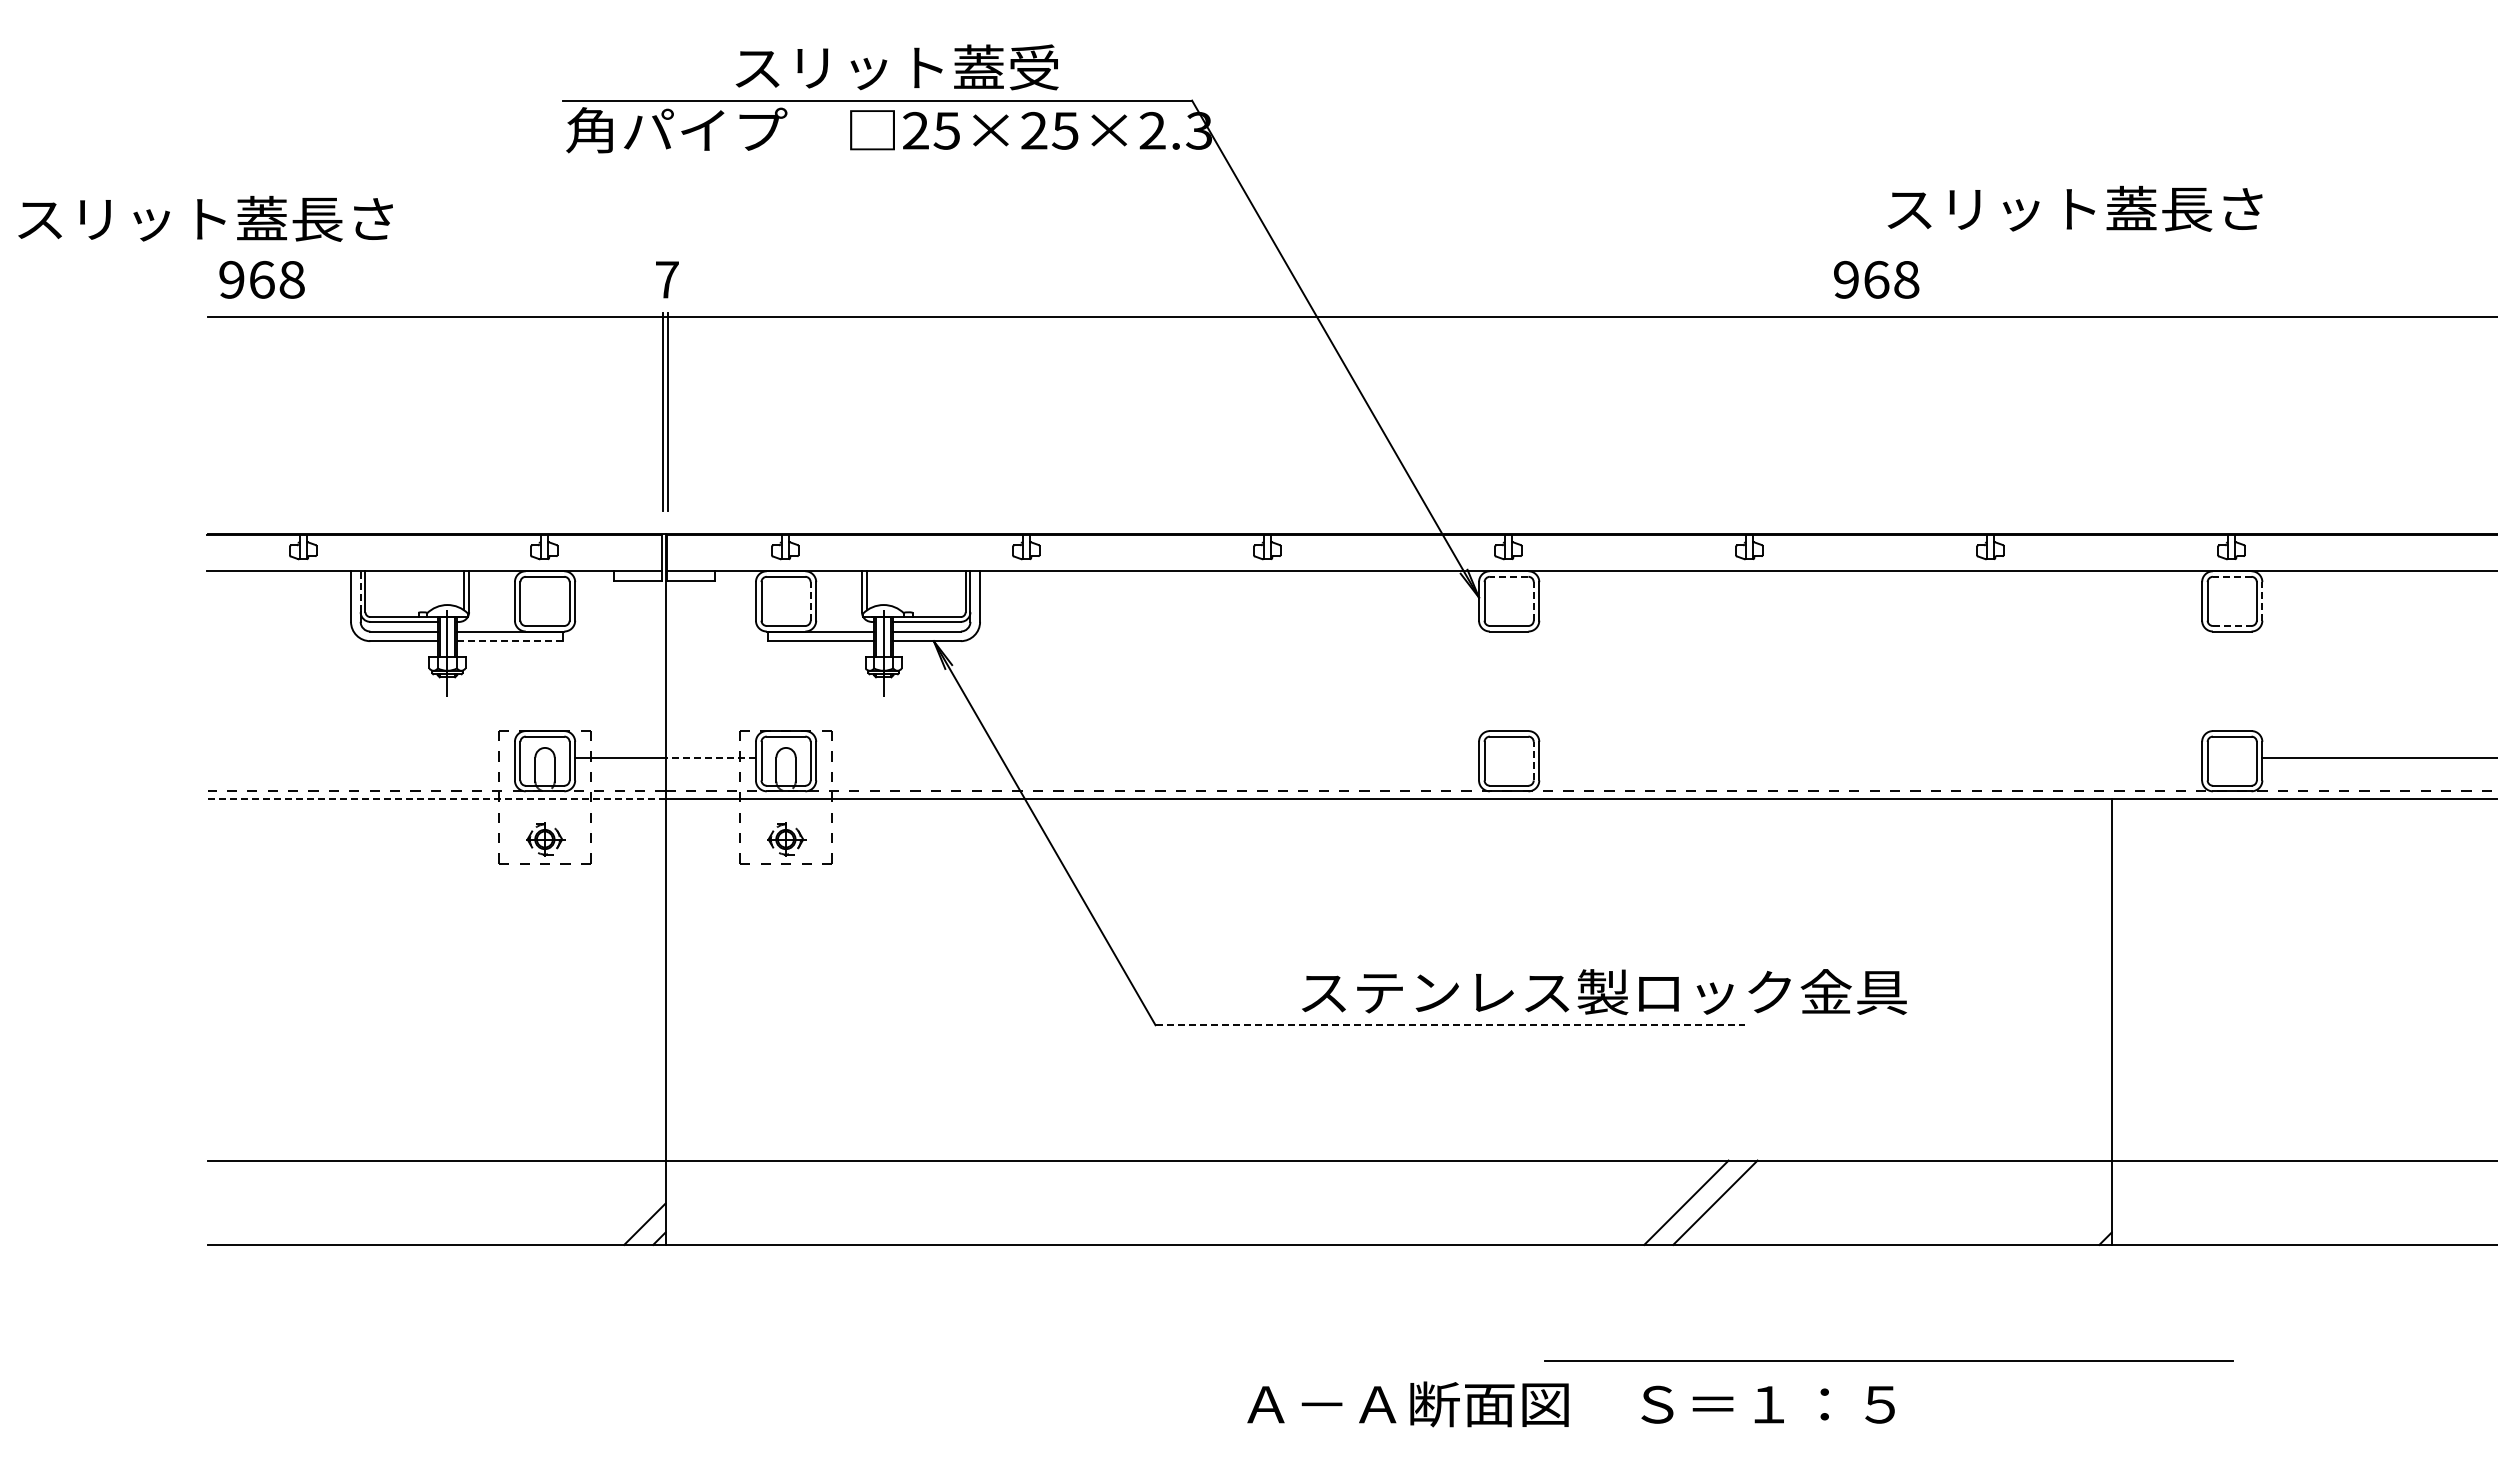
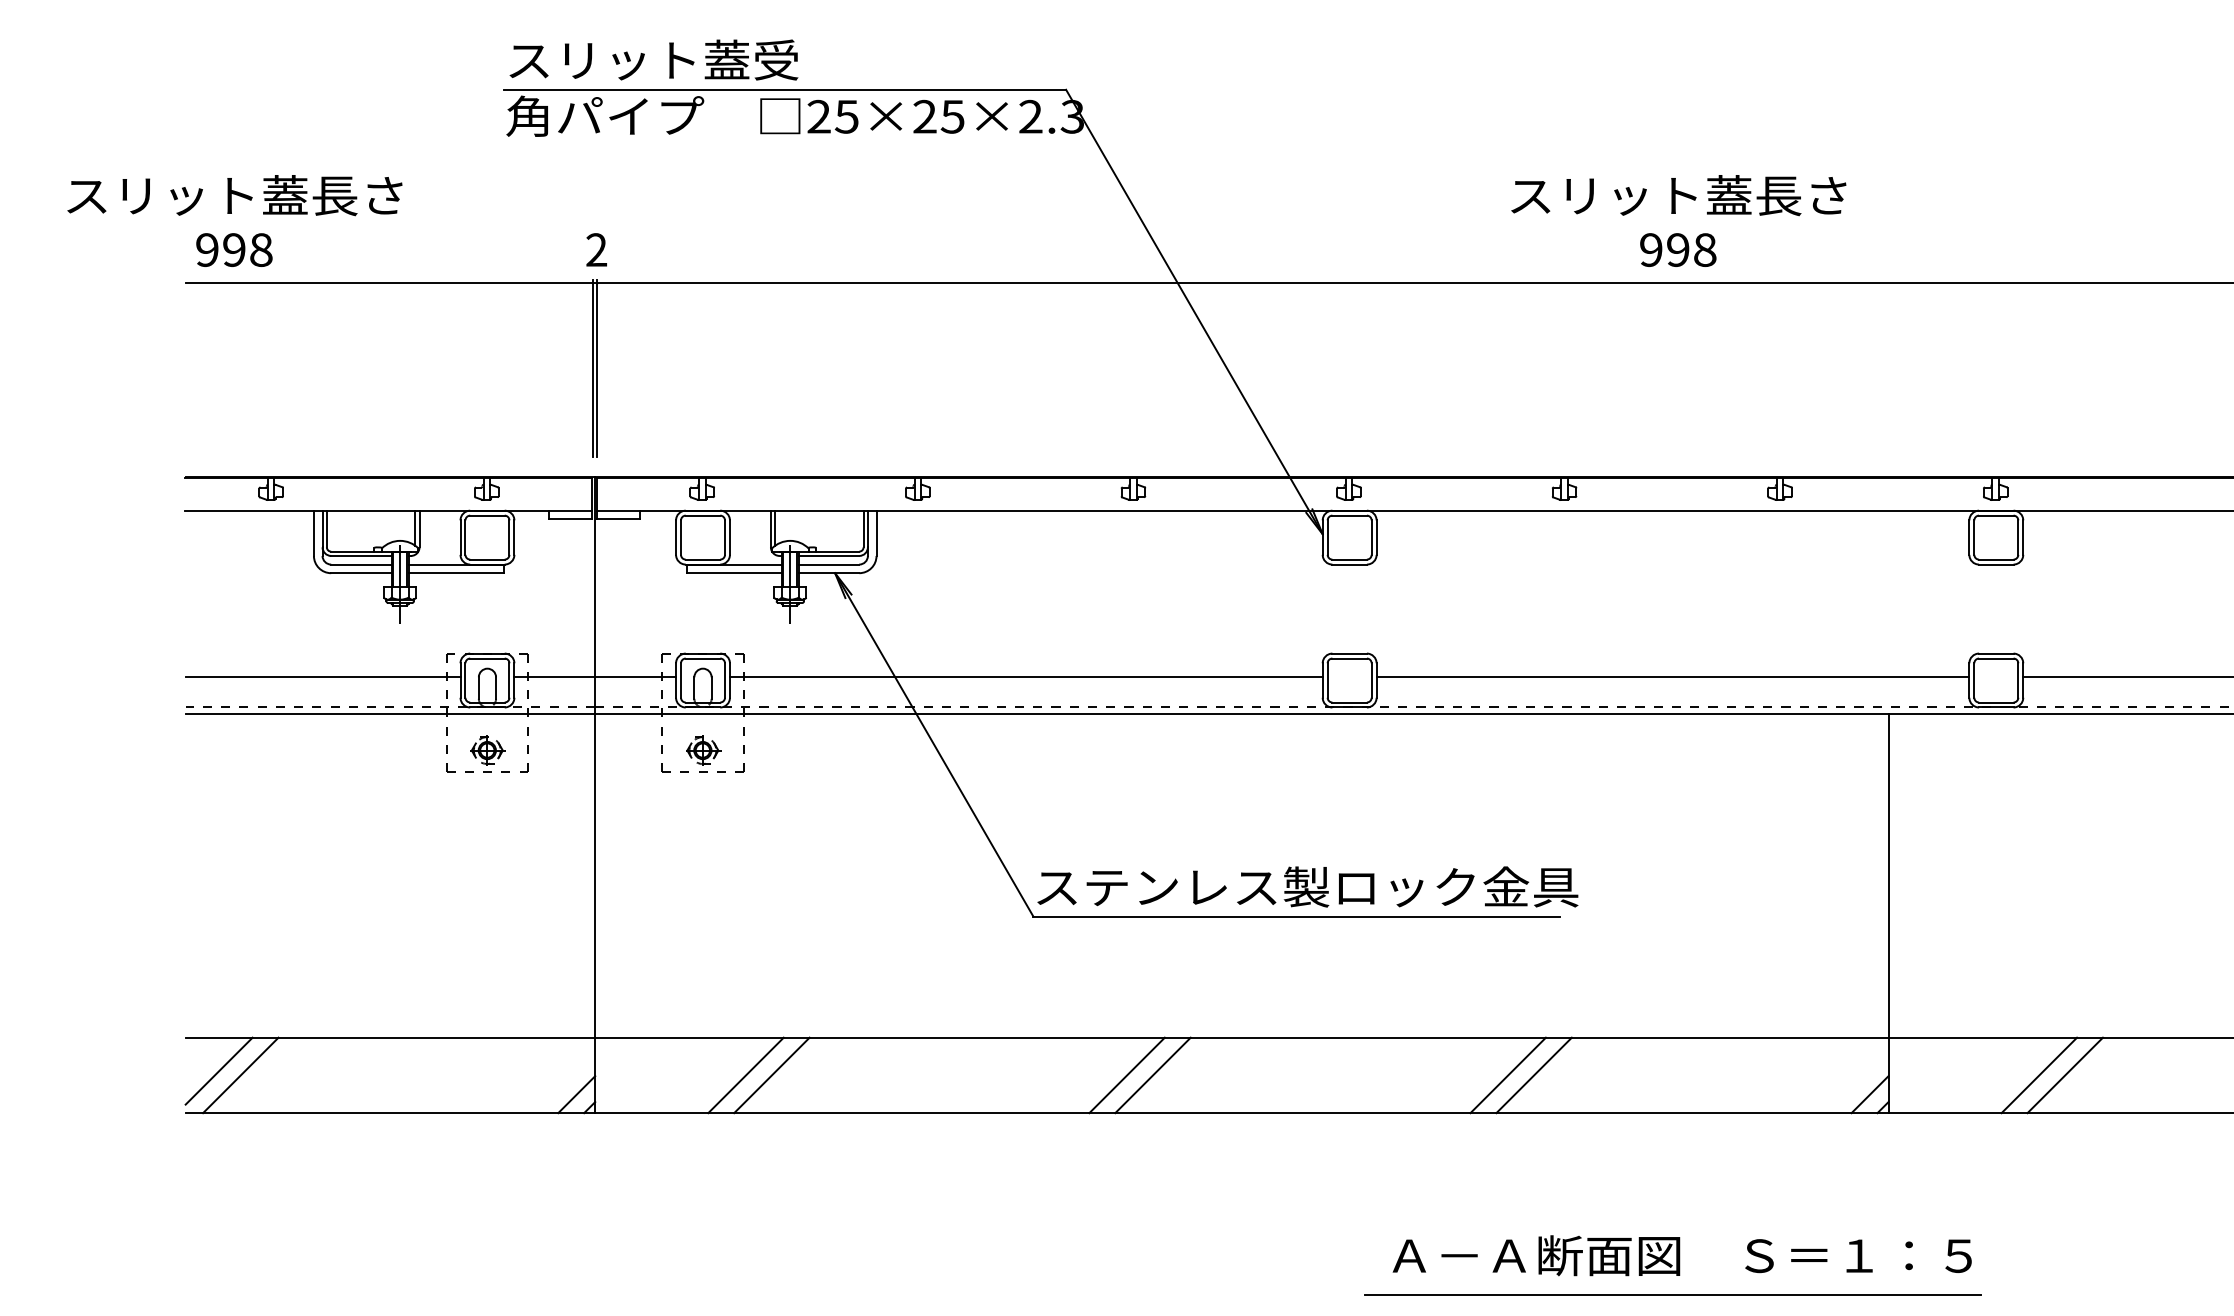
text: (896, 67) -> (653, 60), moved
text: (2074, 208) -> (1678, 195), moved
text: (205, 218) -> (234, 195), moved
text: (261, 279) -> (233, 249), 968 -> 998
text: (666, 279) -> (596, 249), 7 -> 2
text: (1876, 279) -> (1678, 249), 968 -> 998
line: (1508, 576) -> (1349, 515), dashed -> solid
line: (2231, 576) -> (1995, 515), dashed -> solid
line: (360, 591) -> (322, 528), dashed -> solid
line: (810, 600) -> (724, 536), dashed -> solid
line: (1533, 600) -> (1371, 536), dashed -> solid
line: (2262, 600) -> (2023, 536), dashed -> solid
line: (2232, 625) -> (1996, 559), dashed -> solid
line: (510, 641) -> (456, 573), dashed -> solid
line: (360, 757) -> (322, 677), added
line: (710, 757) -> (635, 677), dashed -> solid
line: (1147, 757) -> (1026, 677), added
line: (1870, 757) -> (1672, 677), added
line: (1533, 760) -> (1371, 679), dashed -> solid
line: (436, 799) -> (390, 714), dashed -> solid
text: (1604, 992) -> (1307, 887), moved
line: (1450, 1025) -> (1297, 916), dashed -> solid
line: (244, 1197) -> (218, 1070), added
line: (269, 1202) -> (241, 1075), added
line: (833, 1202) -> (745, 1075), added
line: (862, 1202) -> (771, 1075), added
line: (1260, 1202) -> (1127, 1075), added
line: (1289, 1202) -> (1153, 1075), added
line: (2280, 1202) -> (2039, 1075), added
line: (2309, 1202) -> (2065, 1075), added
line: (2090, 1223) -> (1869, 1093), added
line: (1888, 1360) -> (1672, 1294), moved
text: (1570, 1404) -> (1681, 1255), moved

